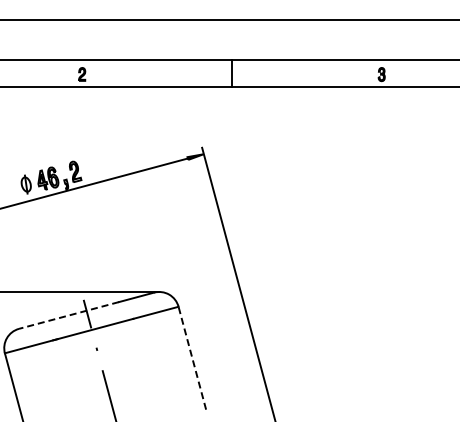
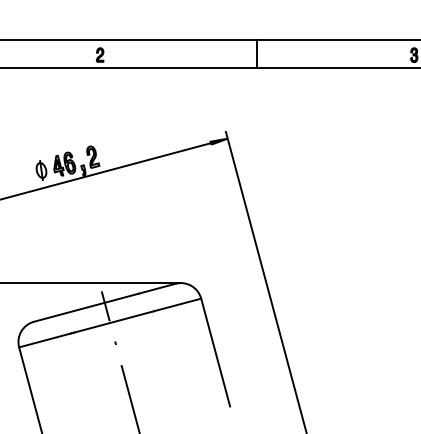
line: (69, 315) -> (86, 307), dashed -> solid
line: (192, 357) -> (215, 351), dashed -> solid

